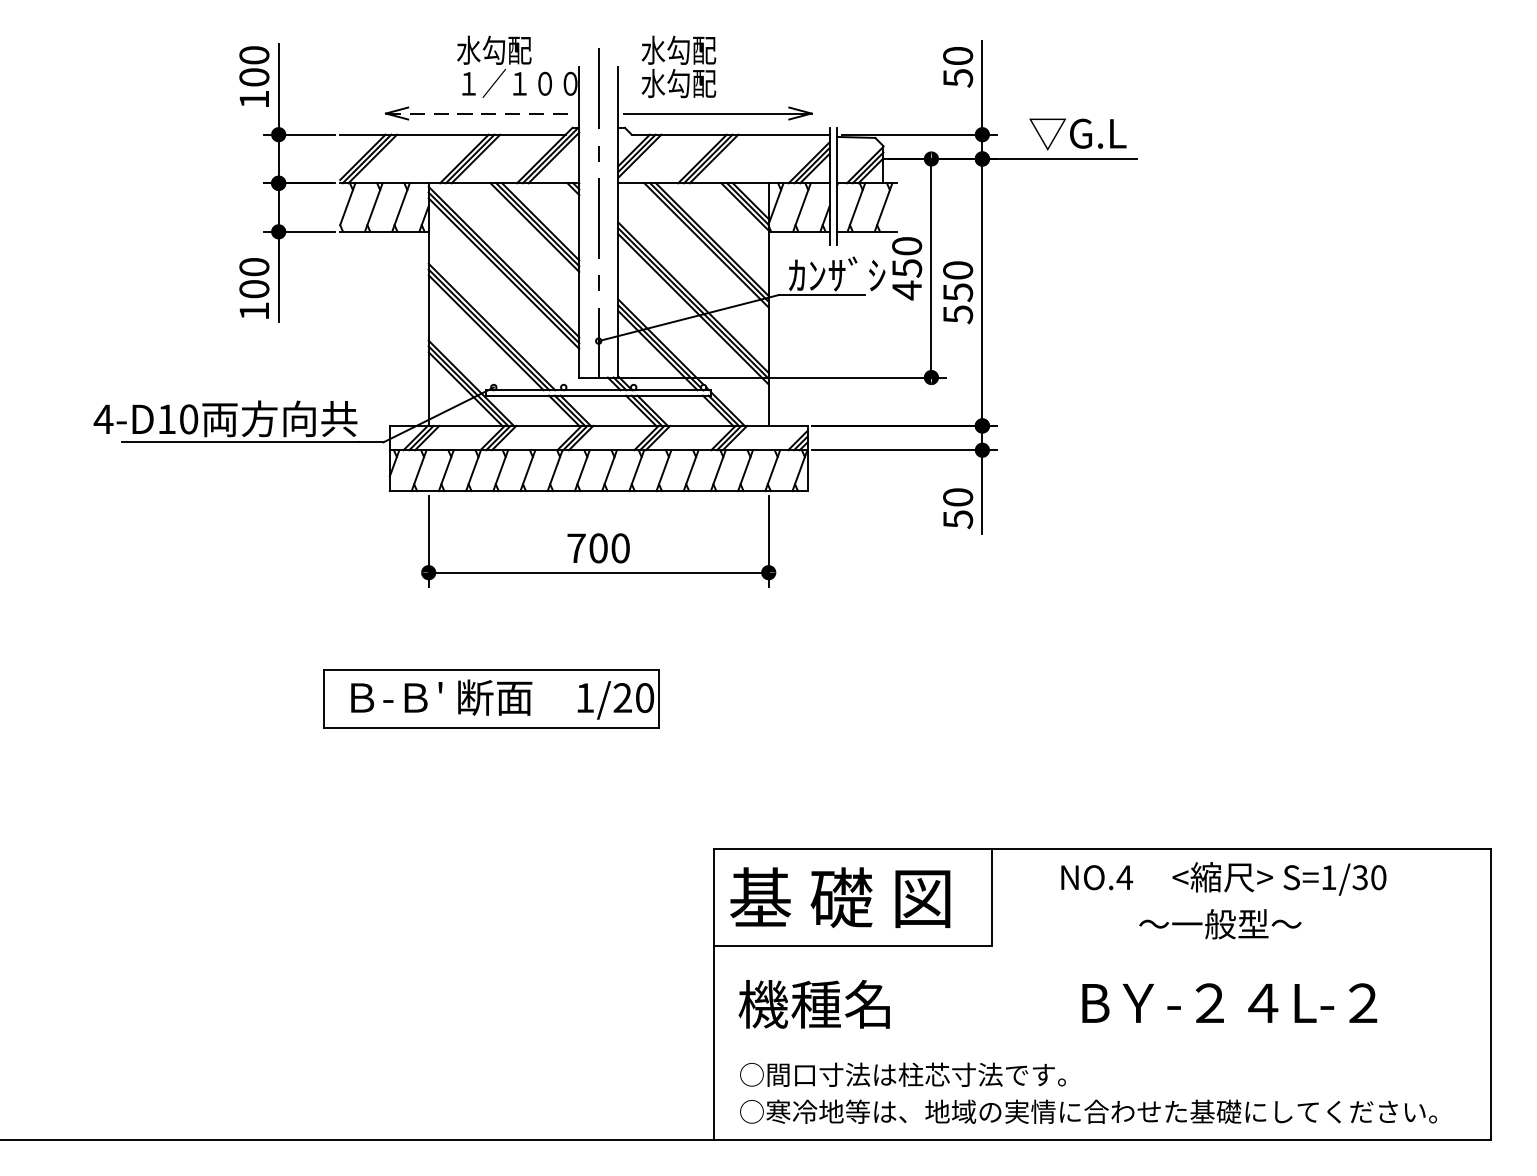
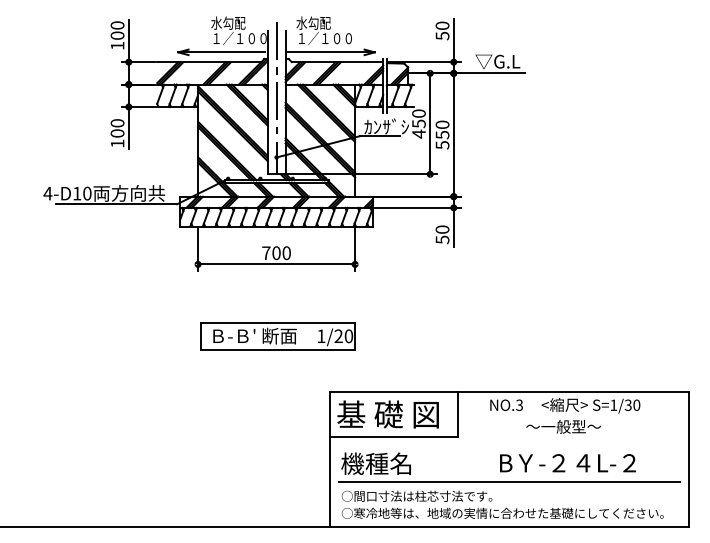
text: (700, 83) -> (323, 38), 水勾配 -> １／１００
line: (481, 113) -> (222, 52), dashed -> solid
part: (490, 698) -> (277, 336), moved
text: (1124, 875) -> (519, 404), NO.4 -> NO.3
line: (1100, 1042) -> (508, 481), added

